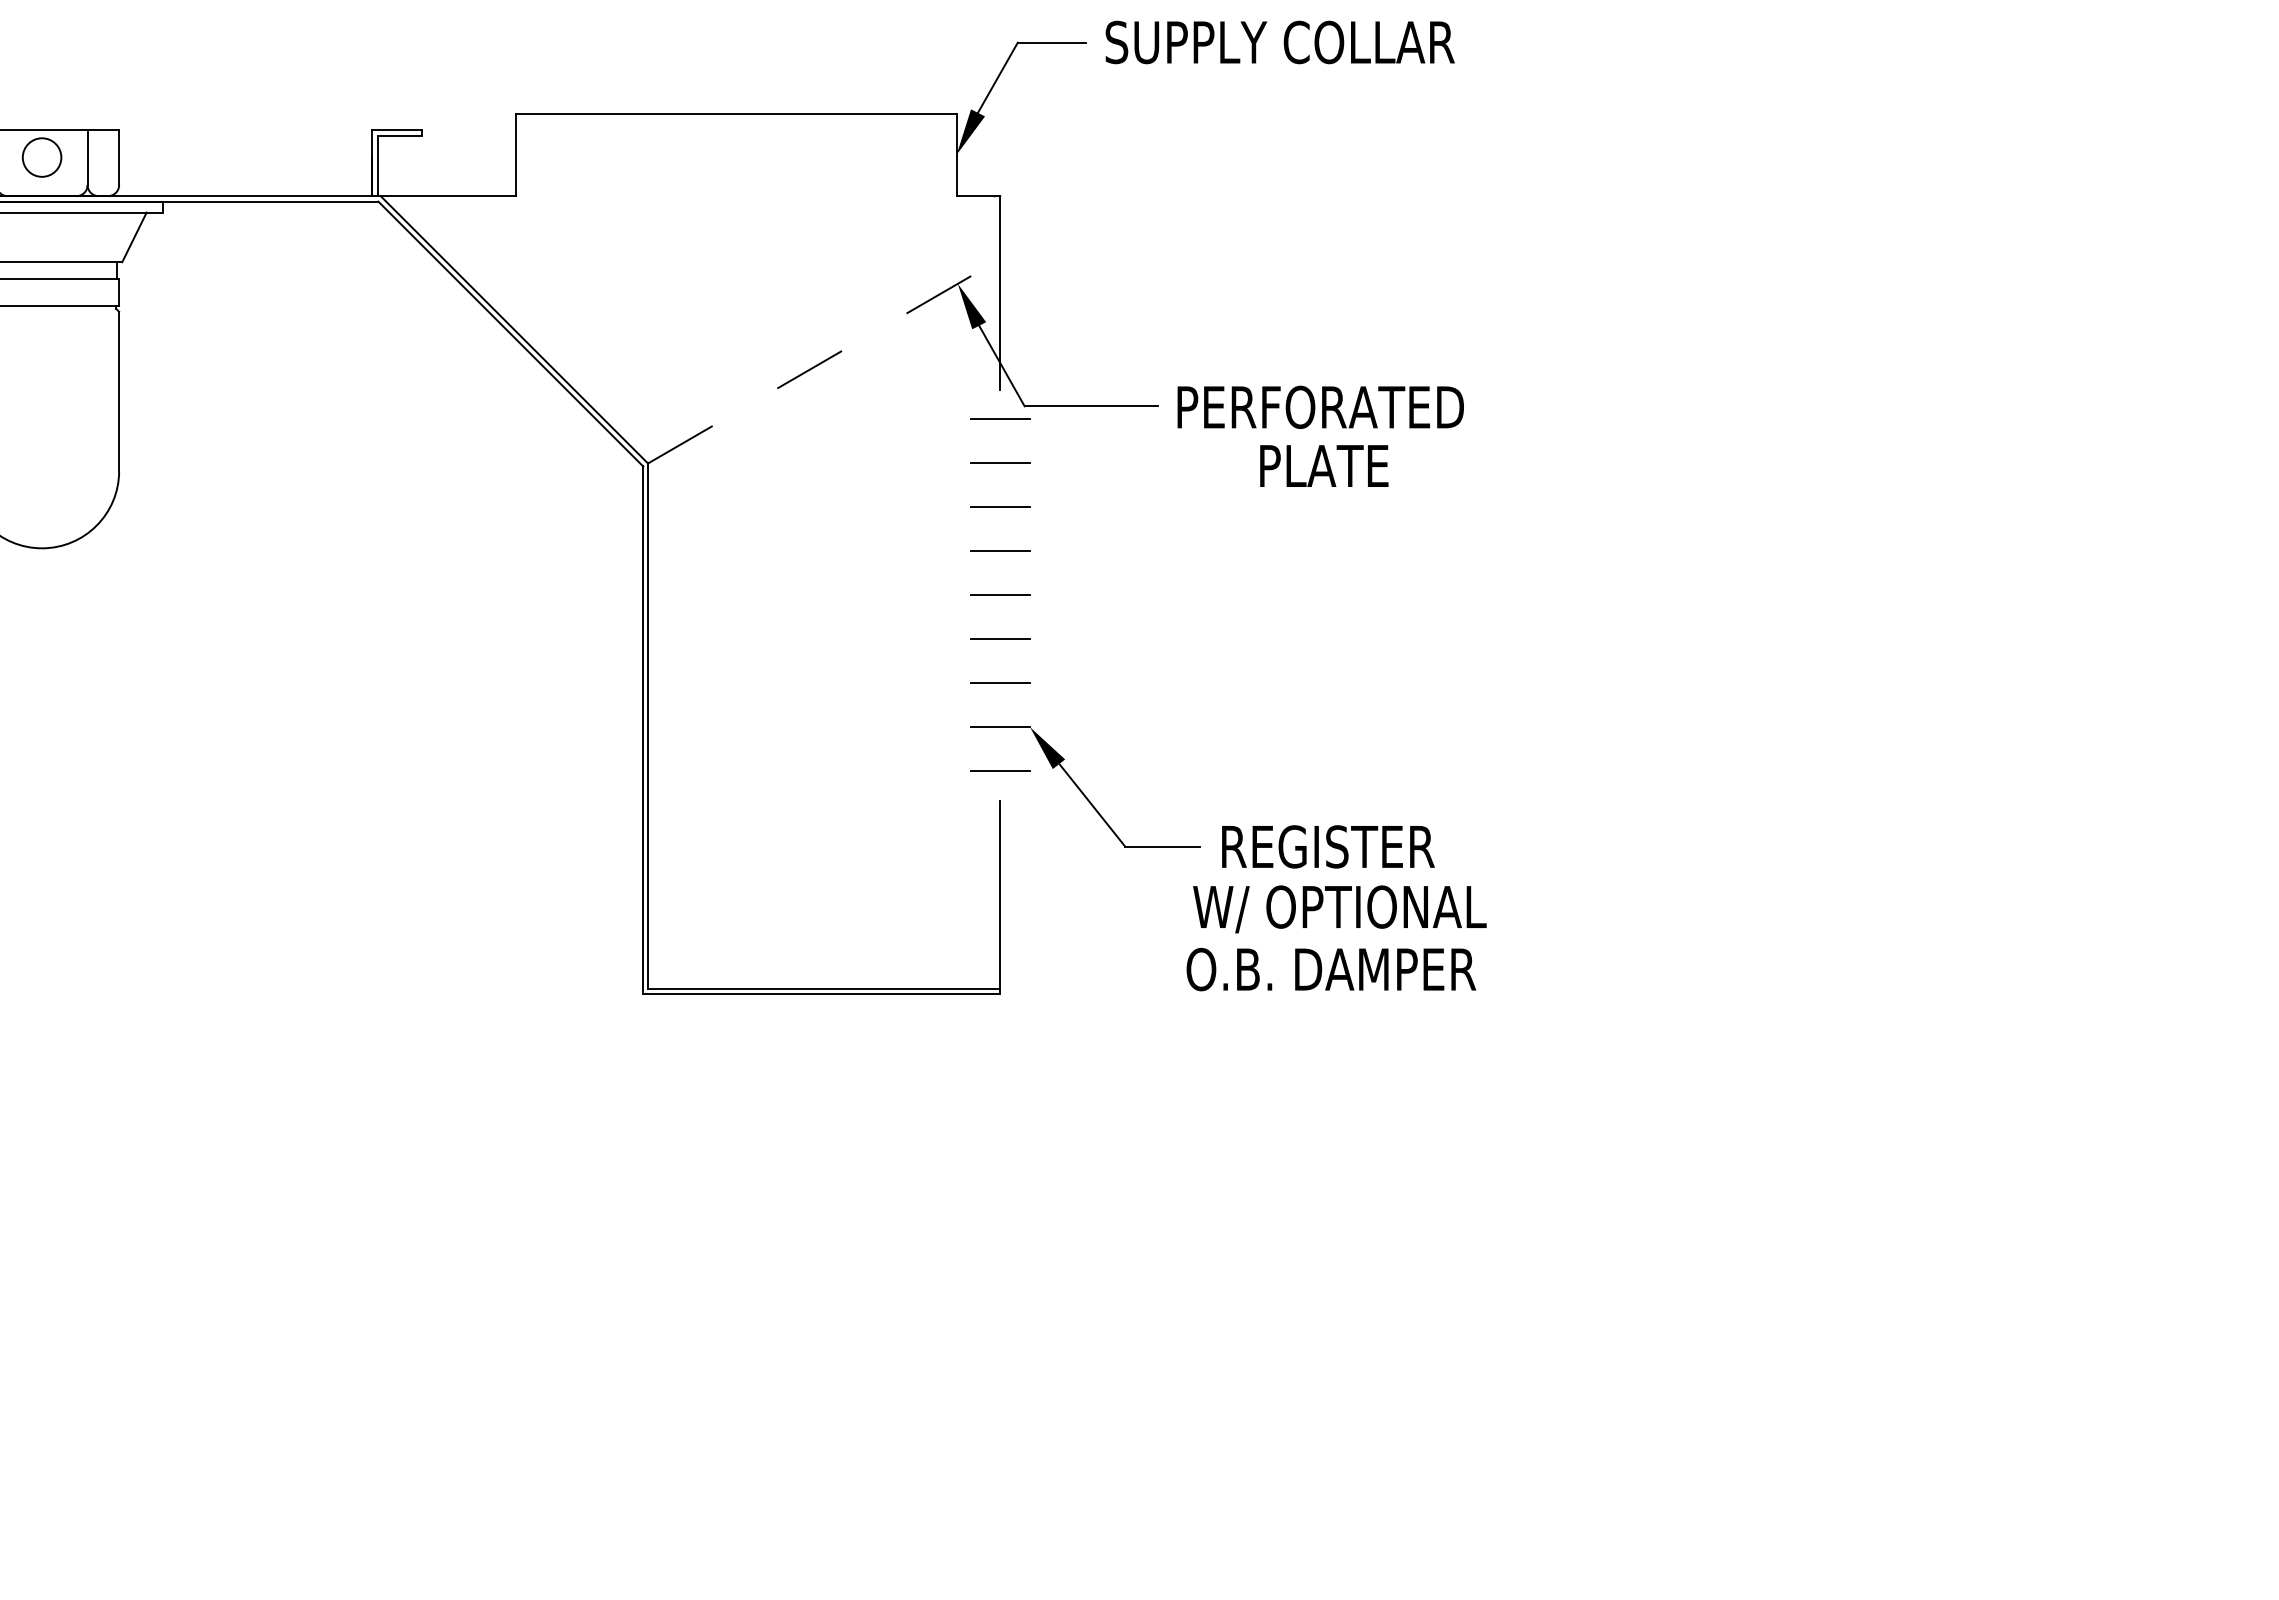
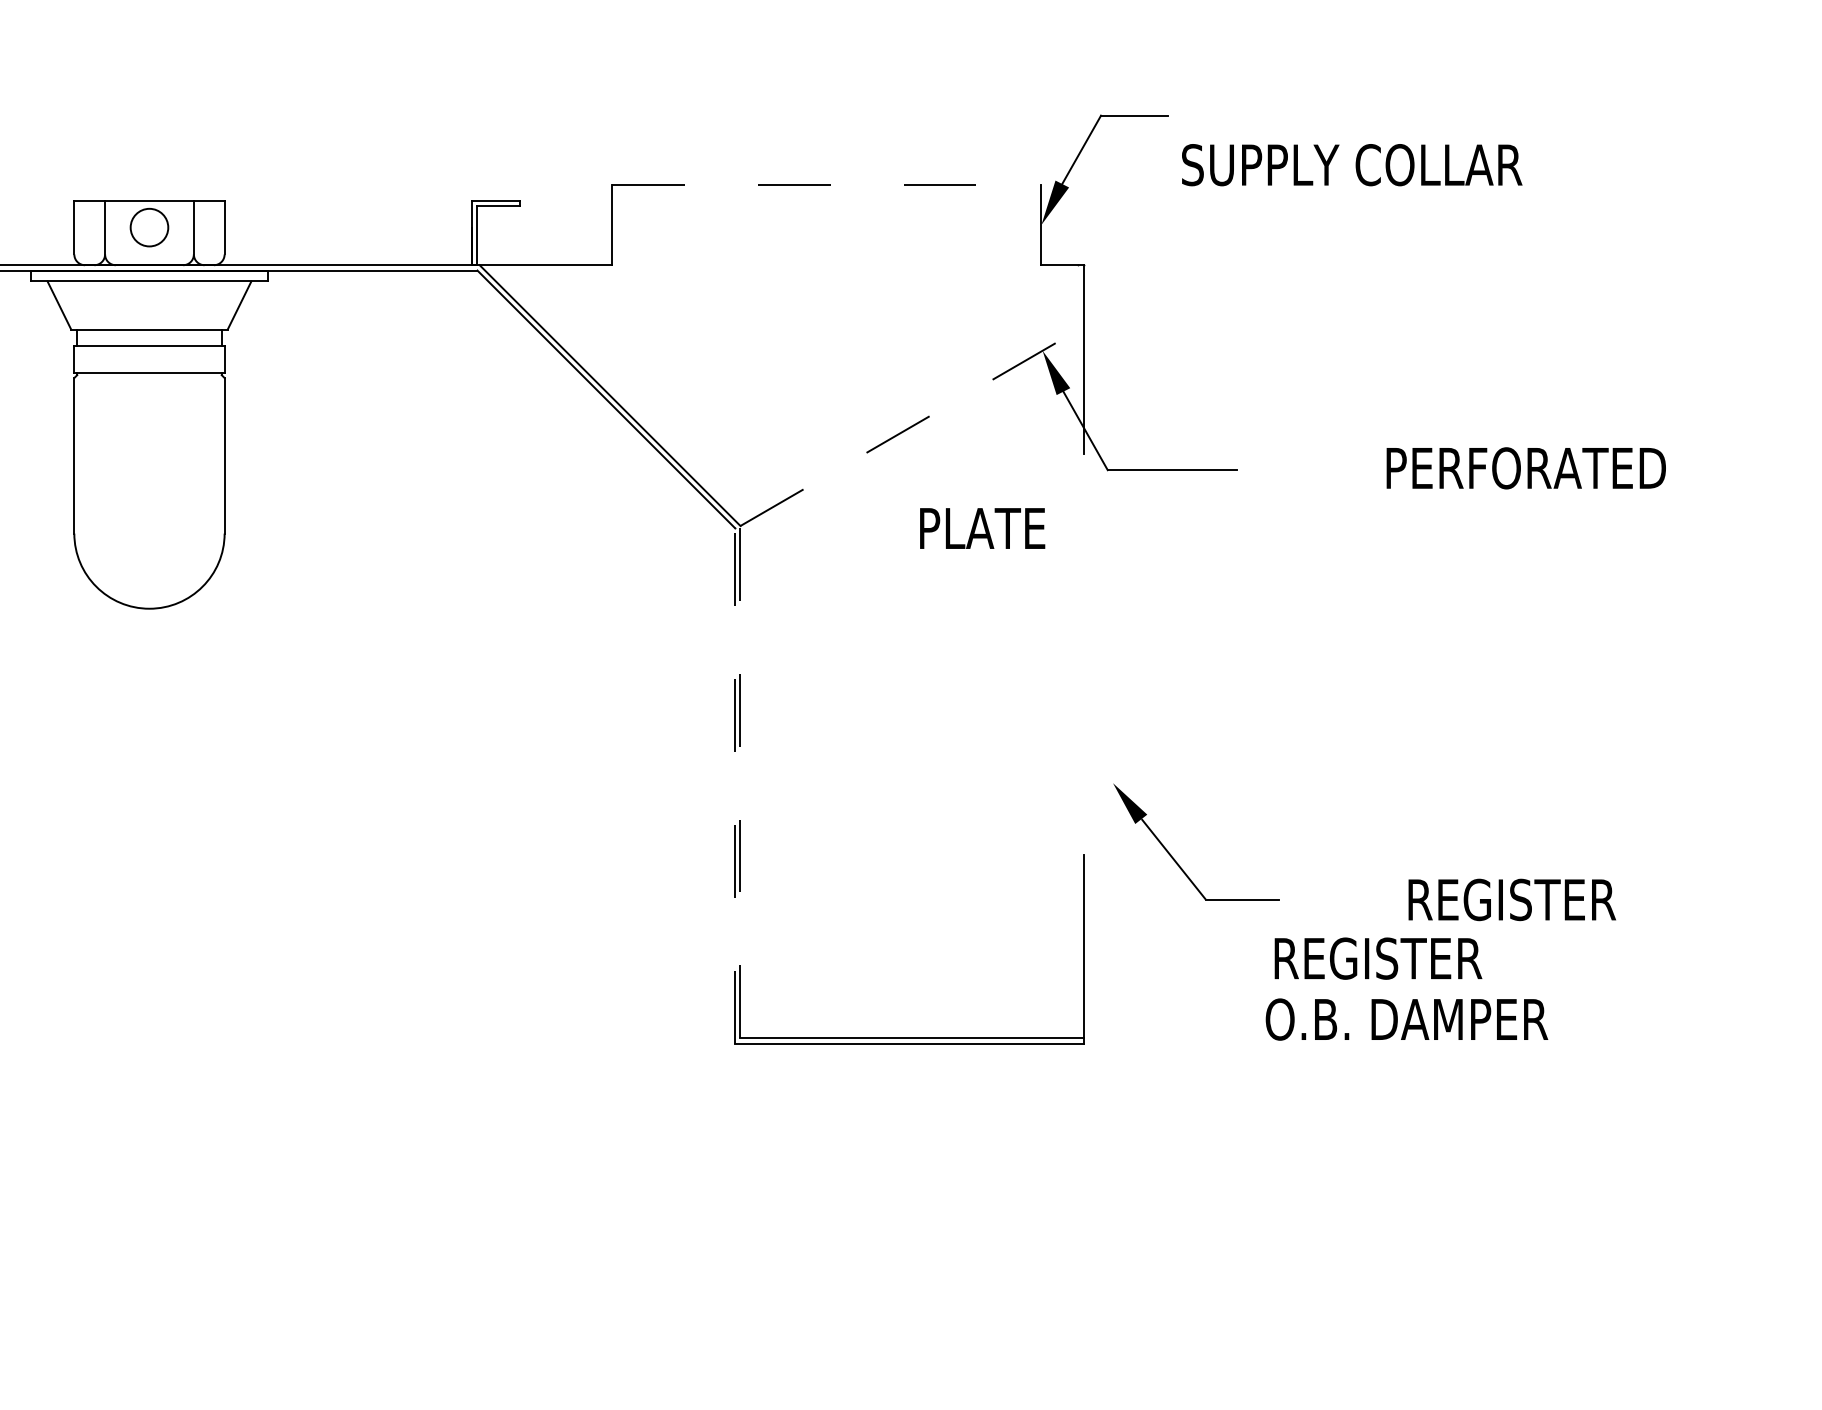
text: (1279, 42) -> (1351, 165), moved
line: (736, 113) -> (826, 184), solid -> dashed
text: (1320, 406) -> (1526, 467), moved
line: (1000, 418) -> (1084, 482), removed
line: (1000, 463) -> (1084, 526), removed
text: (1324, 465) -> (982, 527), moved
line: (1000, 507) -> (1084, 568), removed
line: (1000, 551) -> (1084, 611), removed
line: (1000, 594) -> (1084, 653), removed
line: (1000, 639) -> (1084, 697), removed
line: (1000, 683) -> (1084, 740), removed
line: (648, 726) -> (740, 782), solid -> dashed
line: (1000, 727) -> (1084, 783), removed
line: (642, 729) -> (735, 785), solid -> dashed
line: (1000, 771) -> (1084, 826), removed
text: (1328, 846) -> (1512, 899), moved
text: (1339, 909) -> (1414, 960), W/ OPTIONAL -> REGISTER

